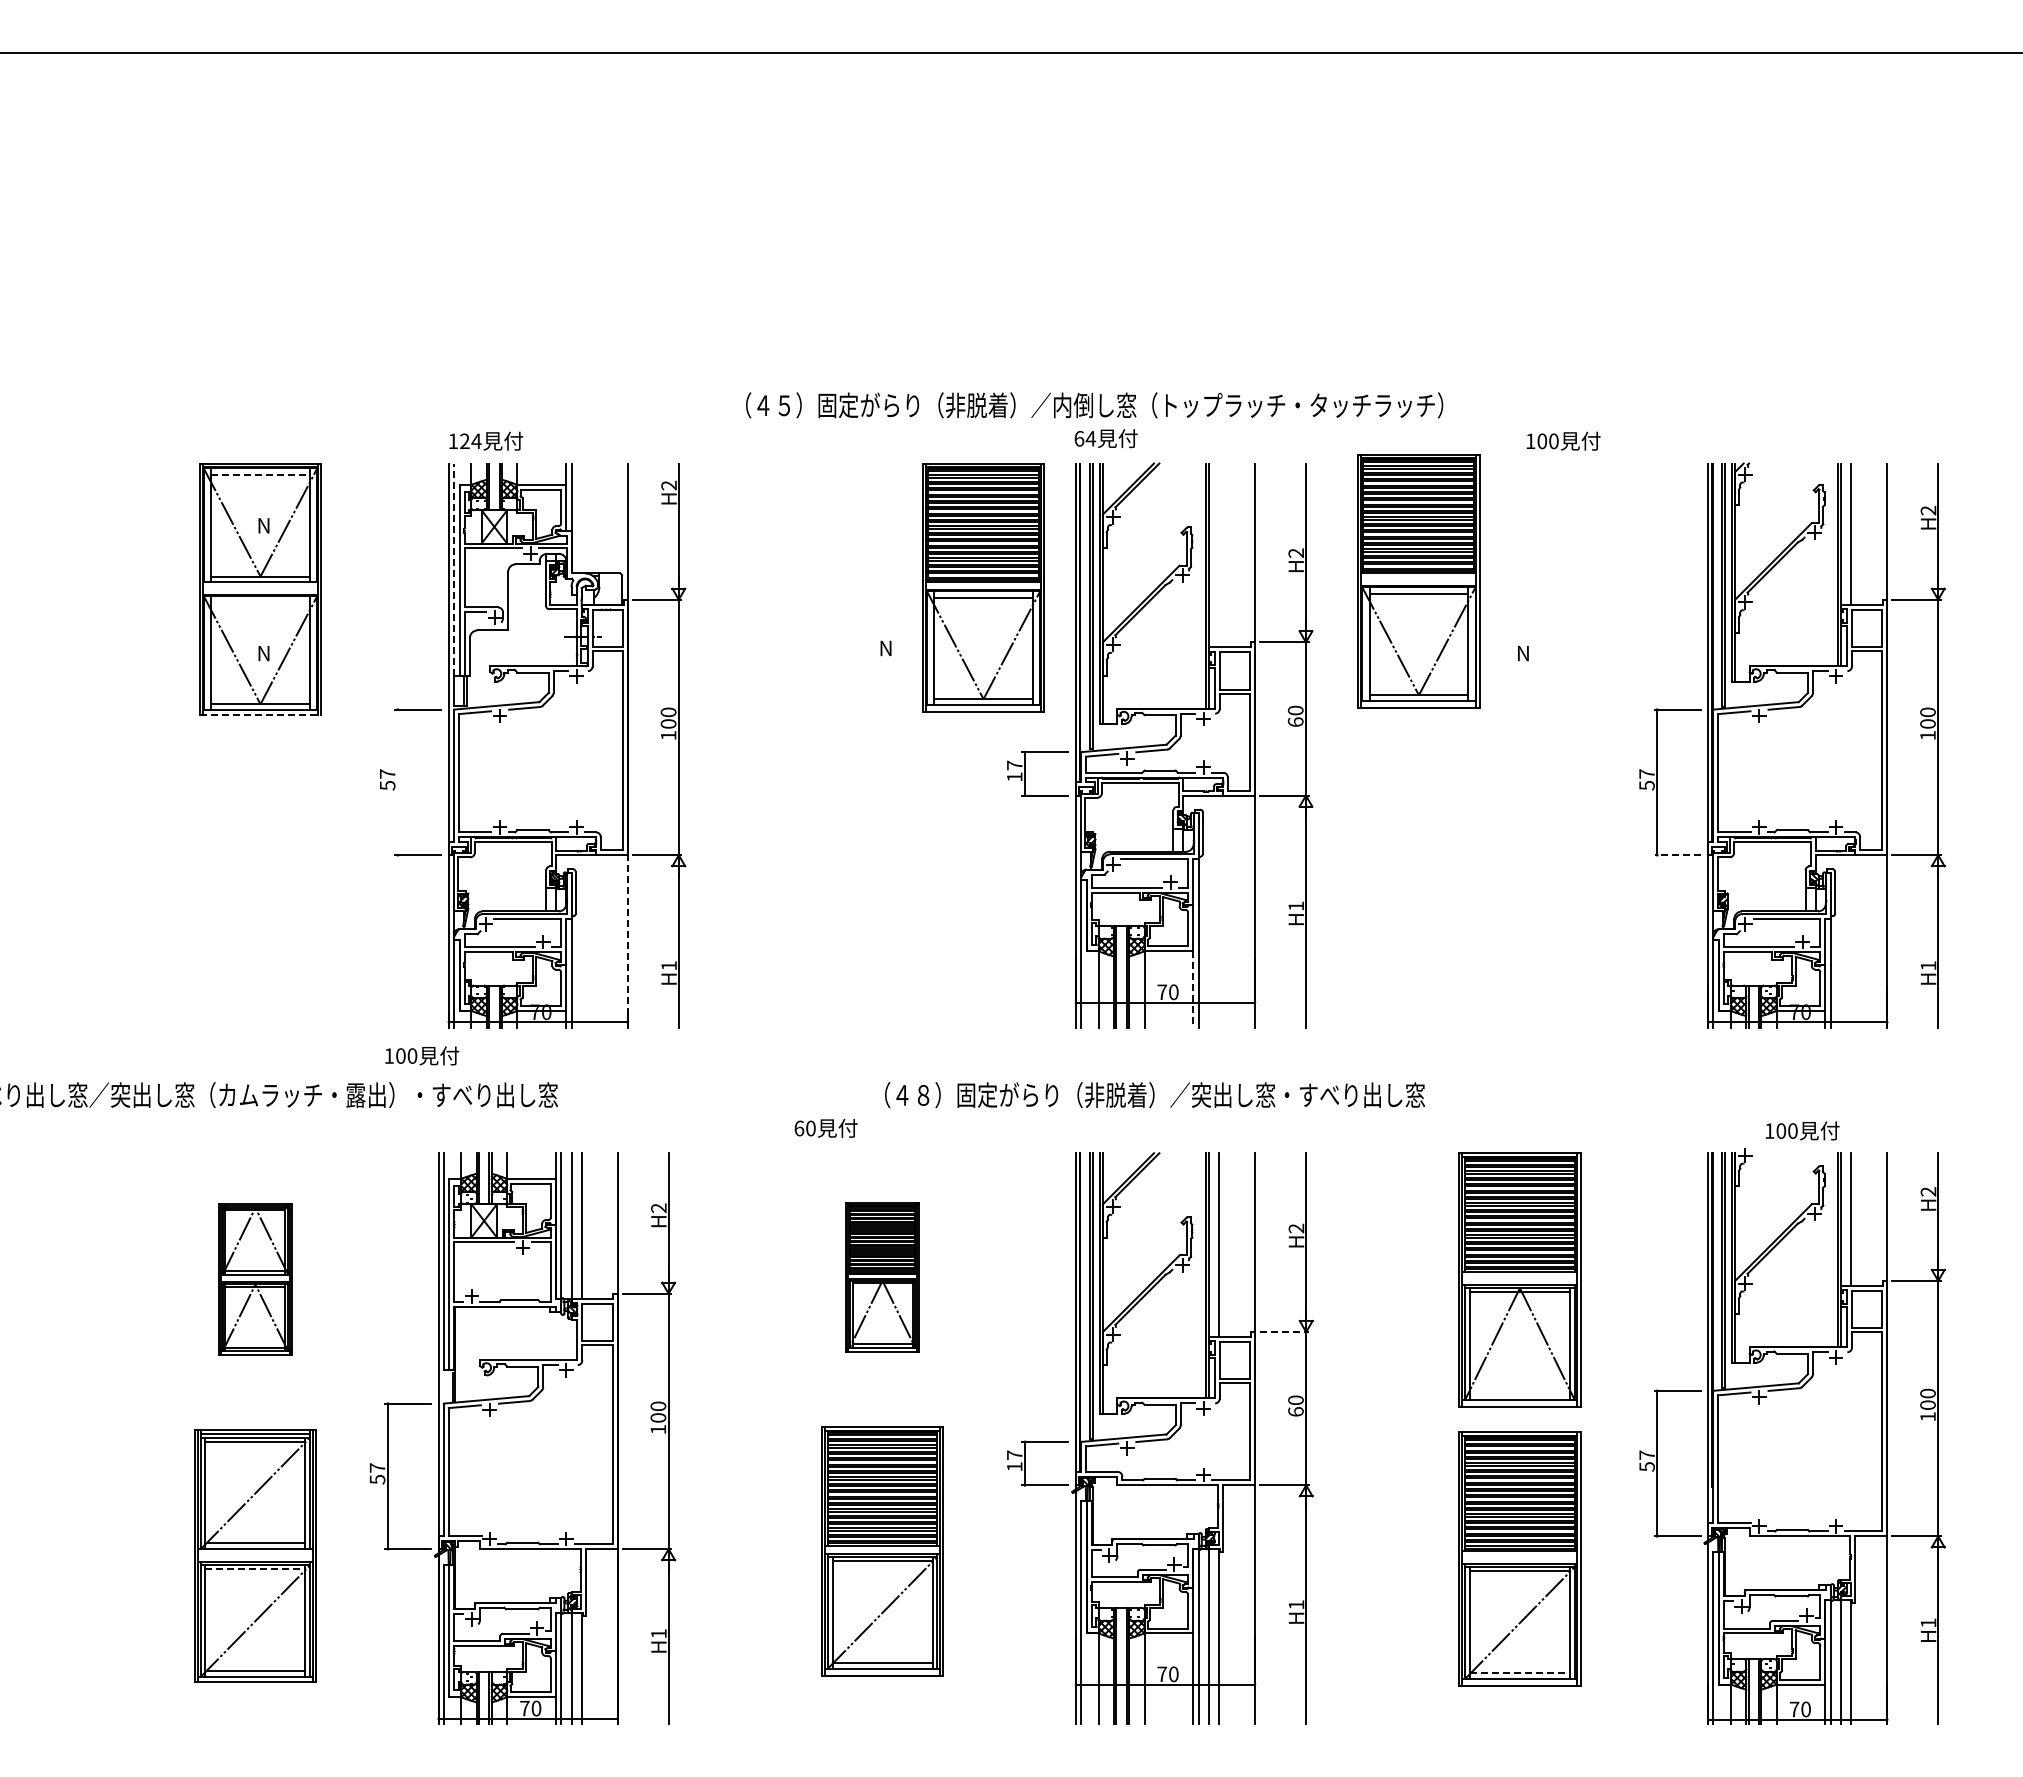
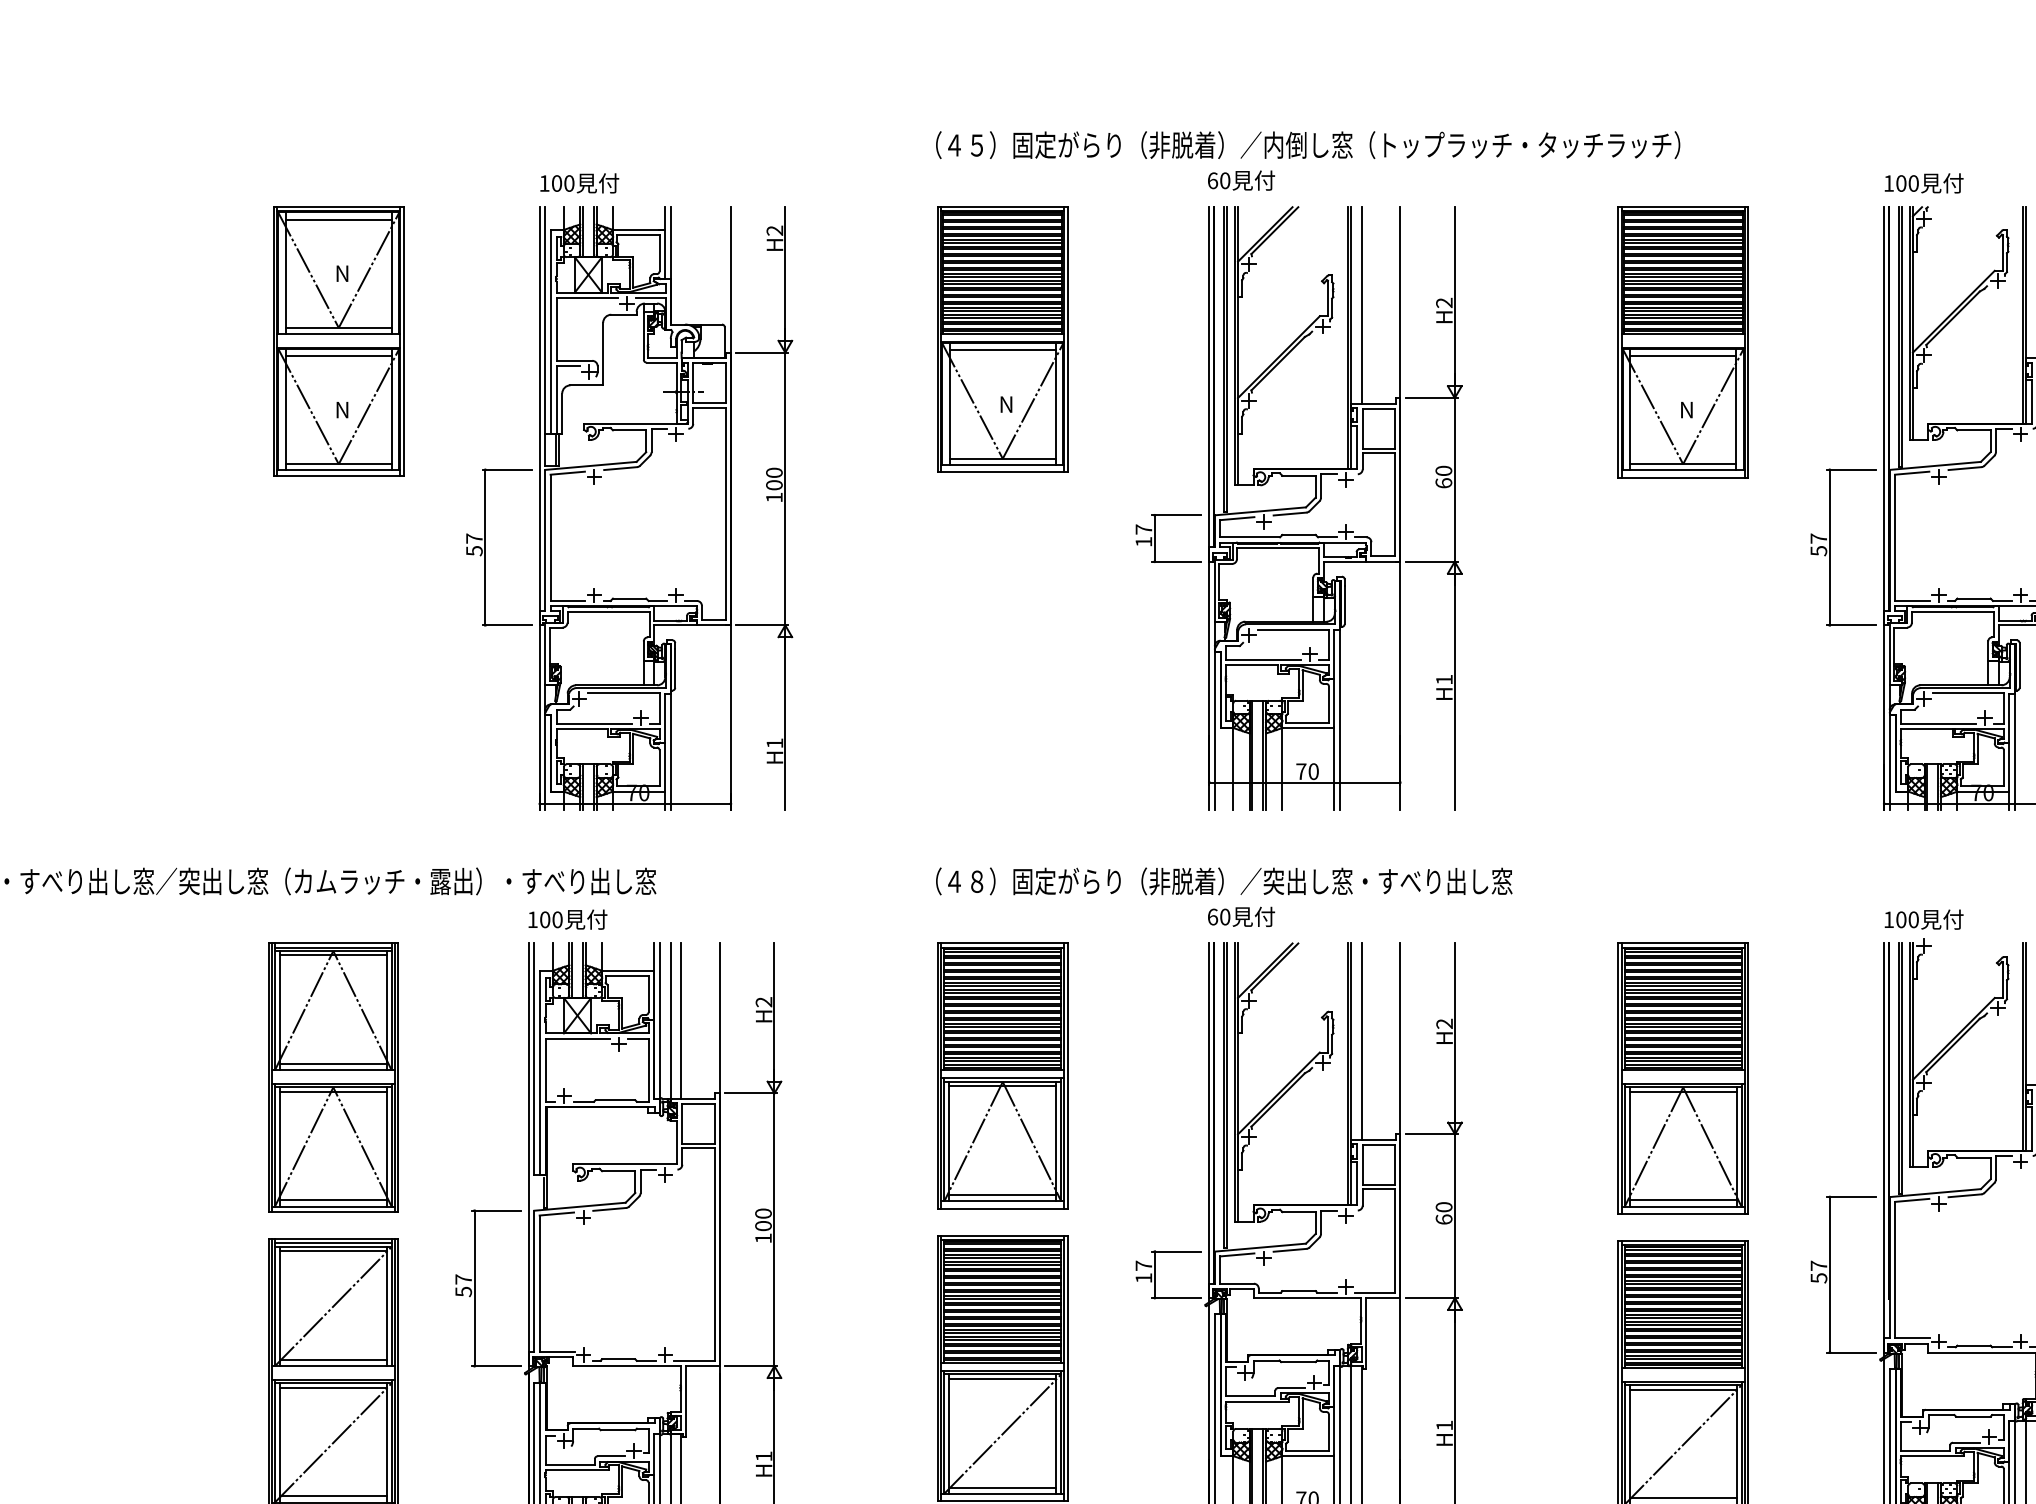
text: (1094, 405) -> (1308, 145), moved
text: (1090, 438) -> (1224, 180), 64 -> 60
text: (1563, 440) -> (1923, 182), moved
text: (470, 441) -> (562, 183), 124 -> 100
line: (261, 475) -> (339, 219), dashed -> solid
line: (1218, 555) -> (1361, 305), added
line: (454, 569) -> (545, 320), dashed -> solid
part: (1418, 581) -> (1682, 342), moved
part: (983, 587) -> (1002, 339), moved
line: (260, 602) -> (338, 355), added
line: (260, 715) -> (338, 476), dashed -> solid
line: (397, 782) -> (484, 547), added
line: (1677, 855) -> (1851, 625), dashed -> solid
line: (627, 941) -> (730, 717), dashed -> solid
line: (1193, 989) -> (1334, 768), dashed -> solid
text: (422, 1055) -> (568, 919), moved
text: (1154, 1095) -> (1223, 881), moved
text: (825, 1128) -> (1240, 917), moved
text: (1802, 1130) -> (1923, 919), moved
part: (882, 1277) -> (1002, 1076), size x1.67
part: (255, 1278) -> (333, 1077), size x1.67
line: (1284, 1332) -> (1431, 1134), dashed -> solid
line: (1519, 1394) -> (1682, 1201), added
line: (255, 1569) -> (333, 1387), dashed -> solid
line: (1519, 1673) -> (1682, 1498), dashed -> solid

